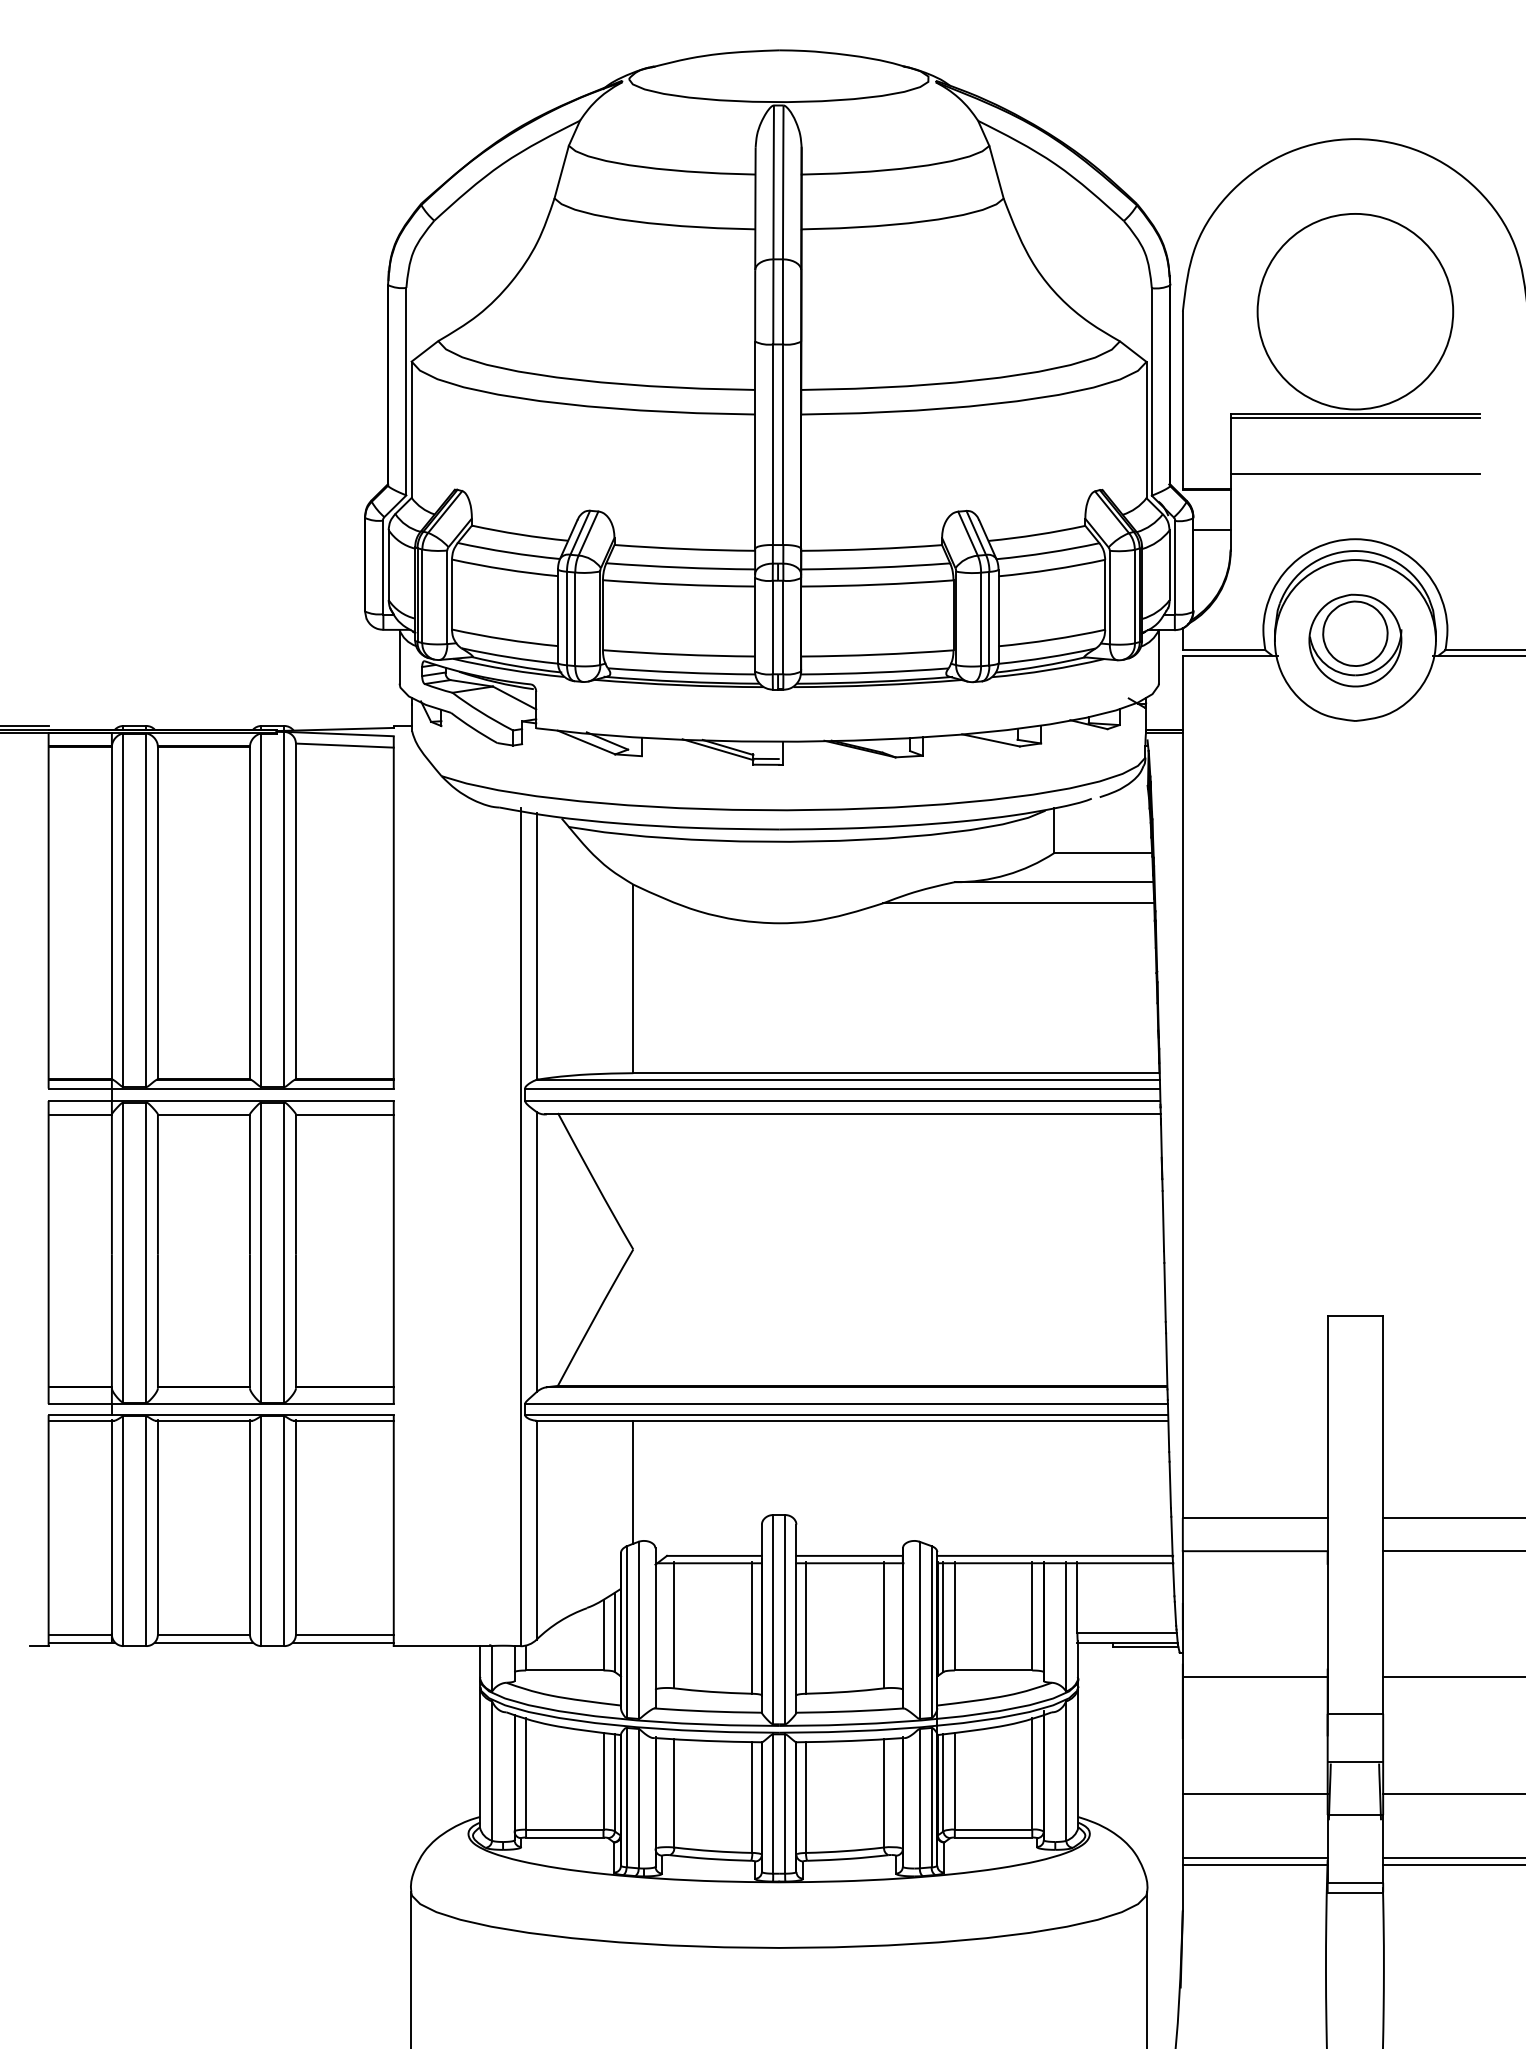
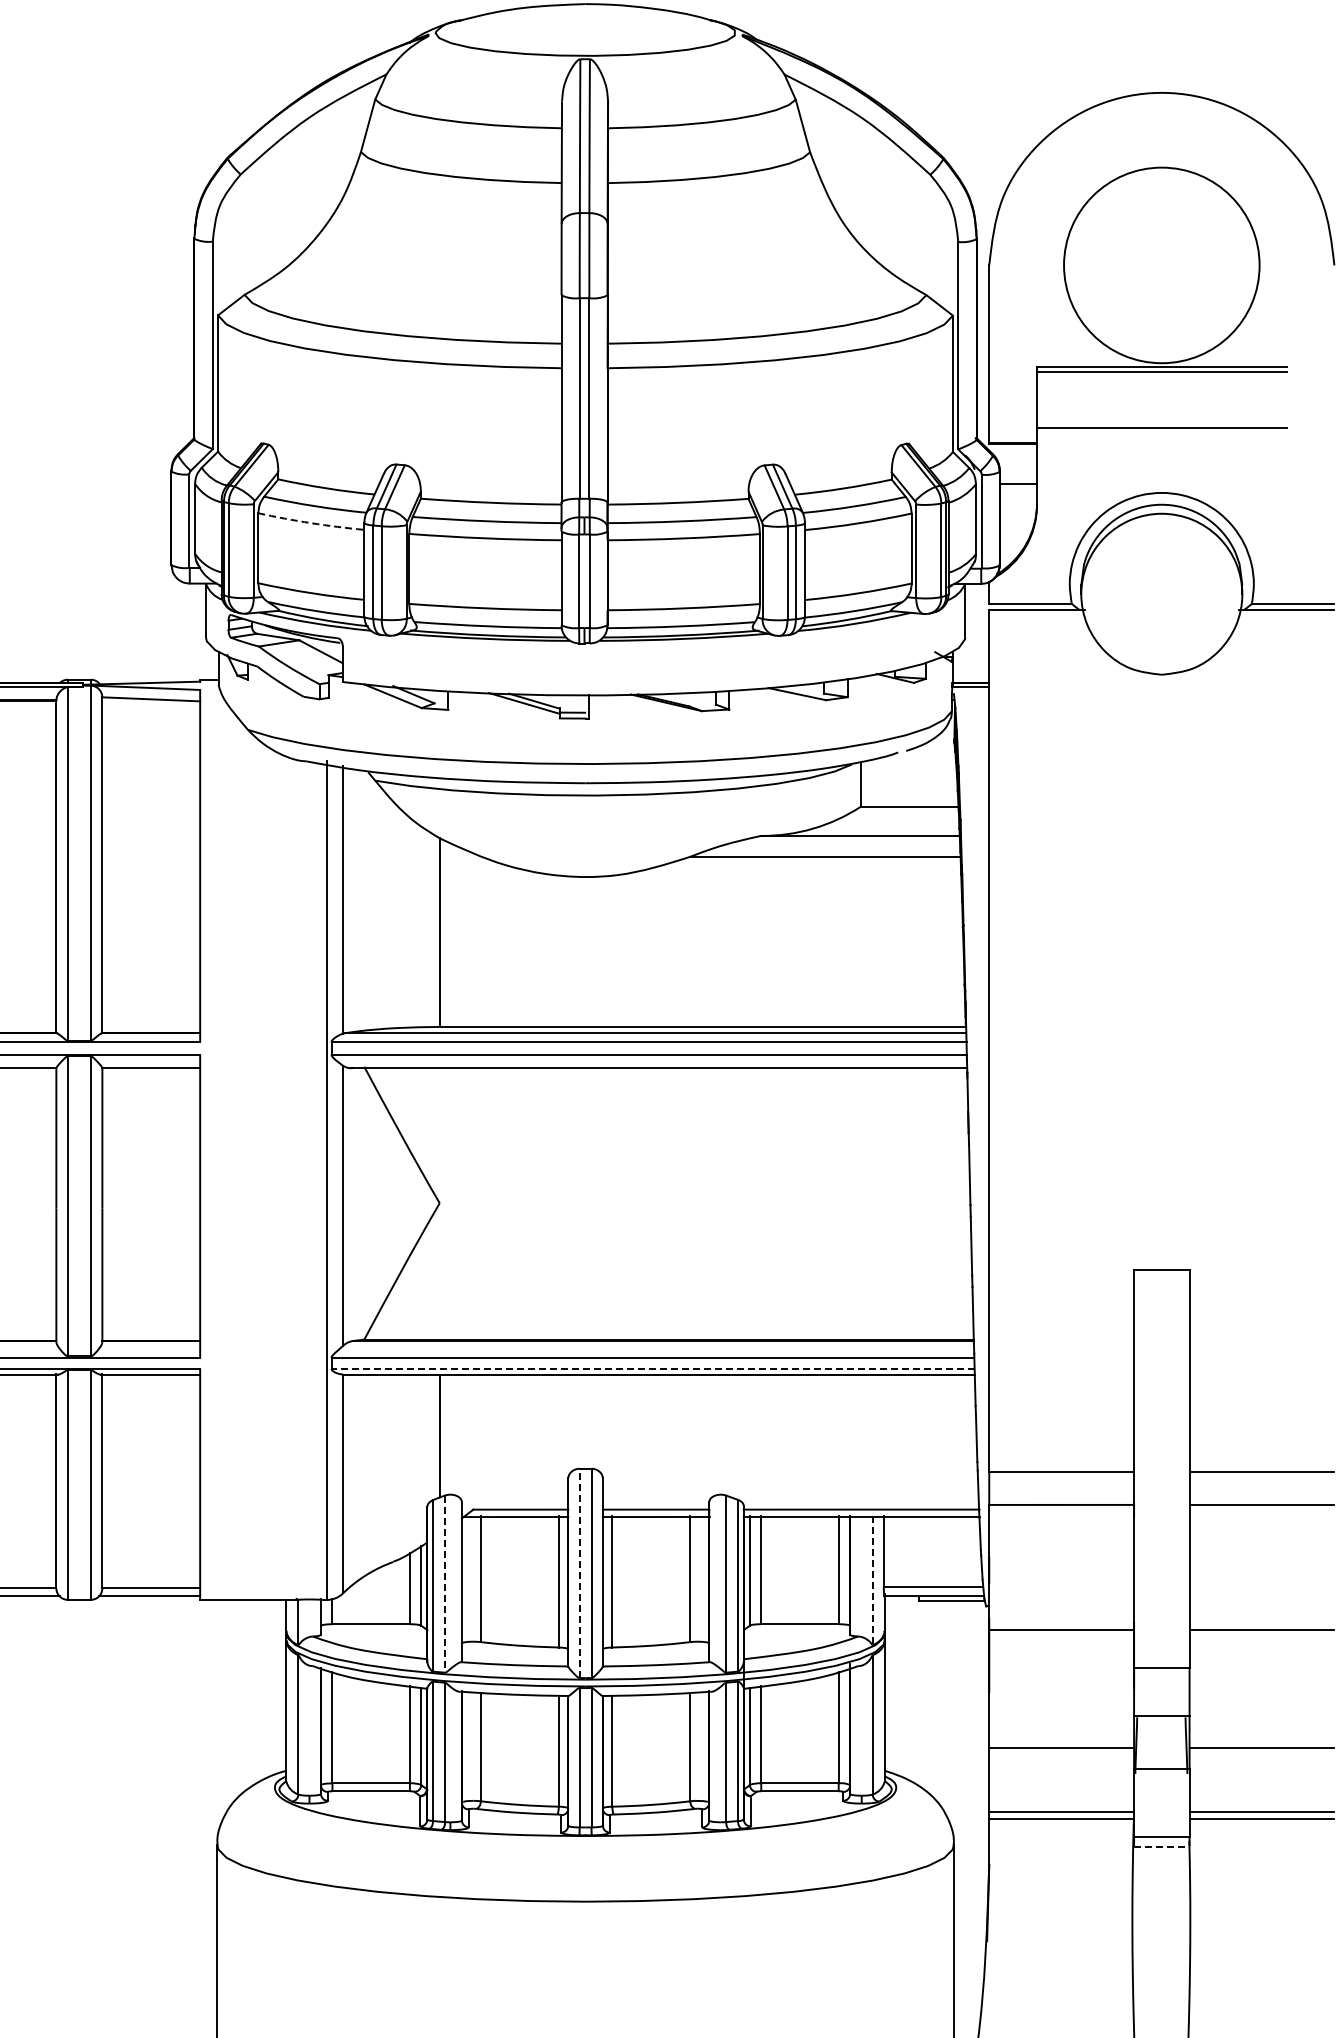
arc: (504, 569) -> (310, 523), solid -> dashed
part: (1355, 640) -> (1161, 594), removed
line: (846, 1415) -> (652, 1369), solid -> dashed
line: (773, 1619) -> (579, 1573), solid -> dashed
line: (1066, 1627) -> (872, 1581), solid -> dashed
line: (638, 1630) -> (444, 1584), solid -> dashed
line: (1355, 1892) -> (1161, 1846), solid -> dashed

